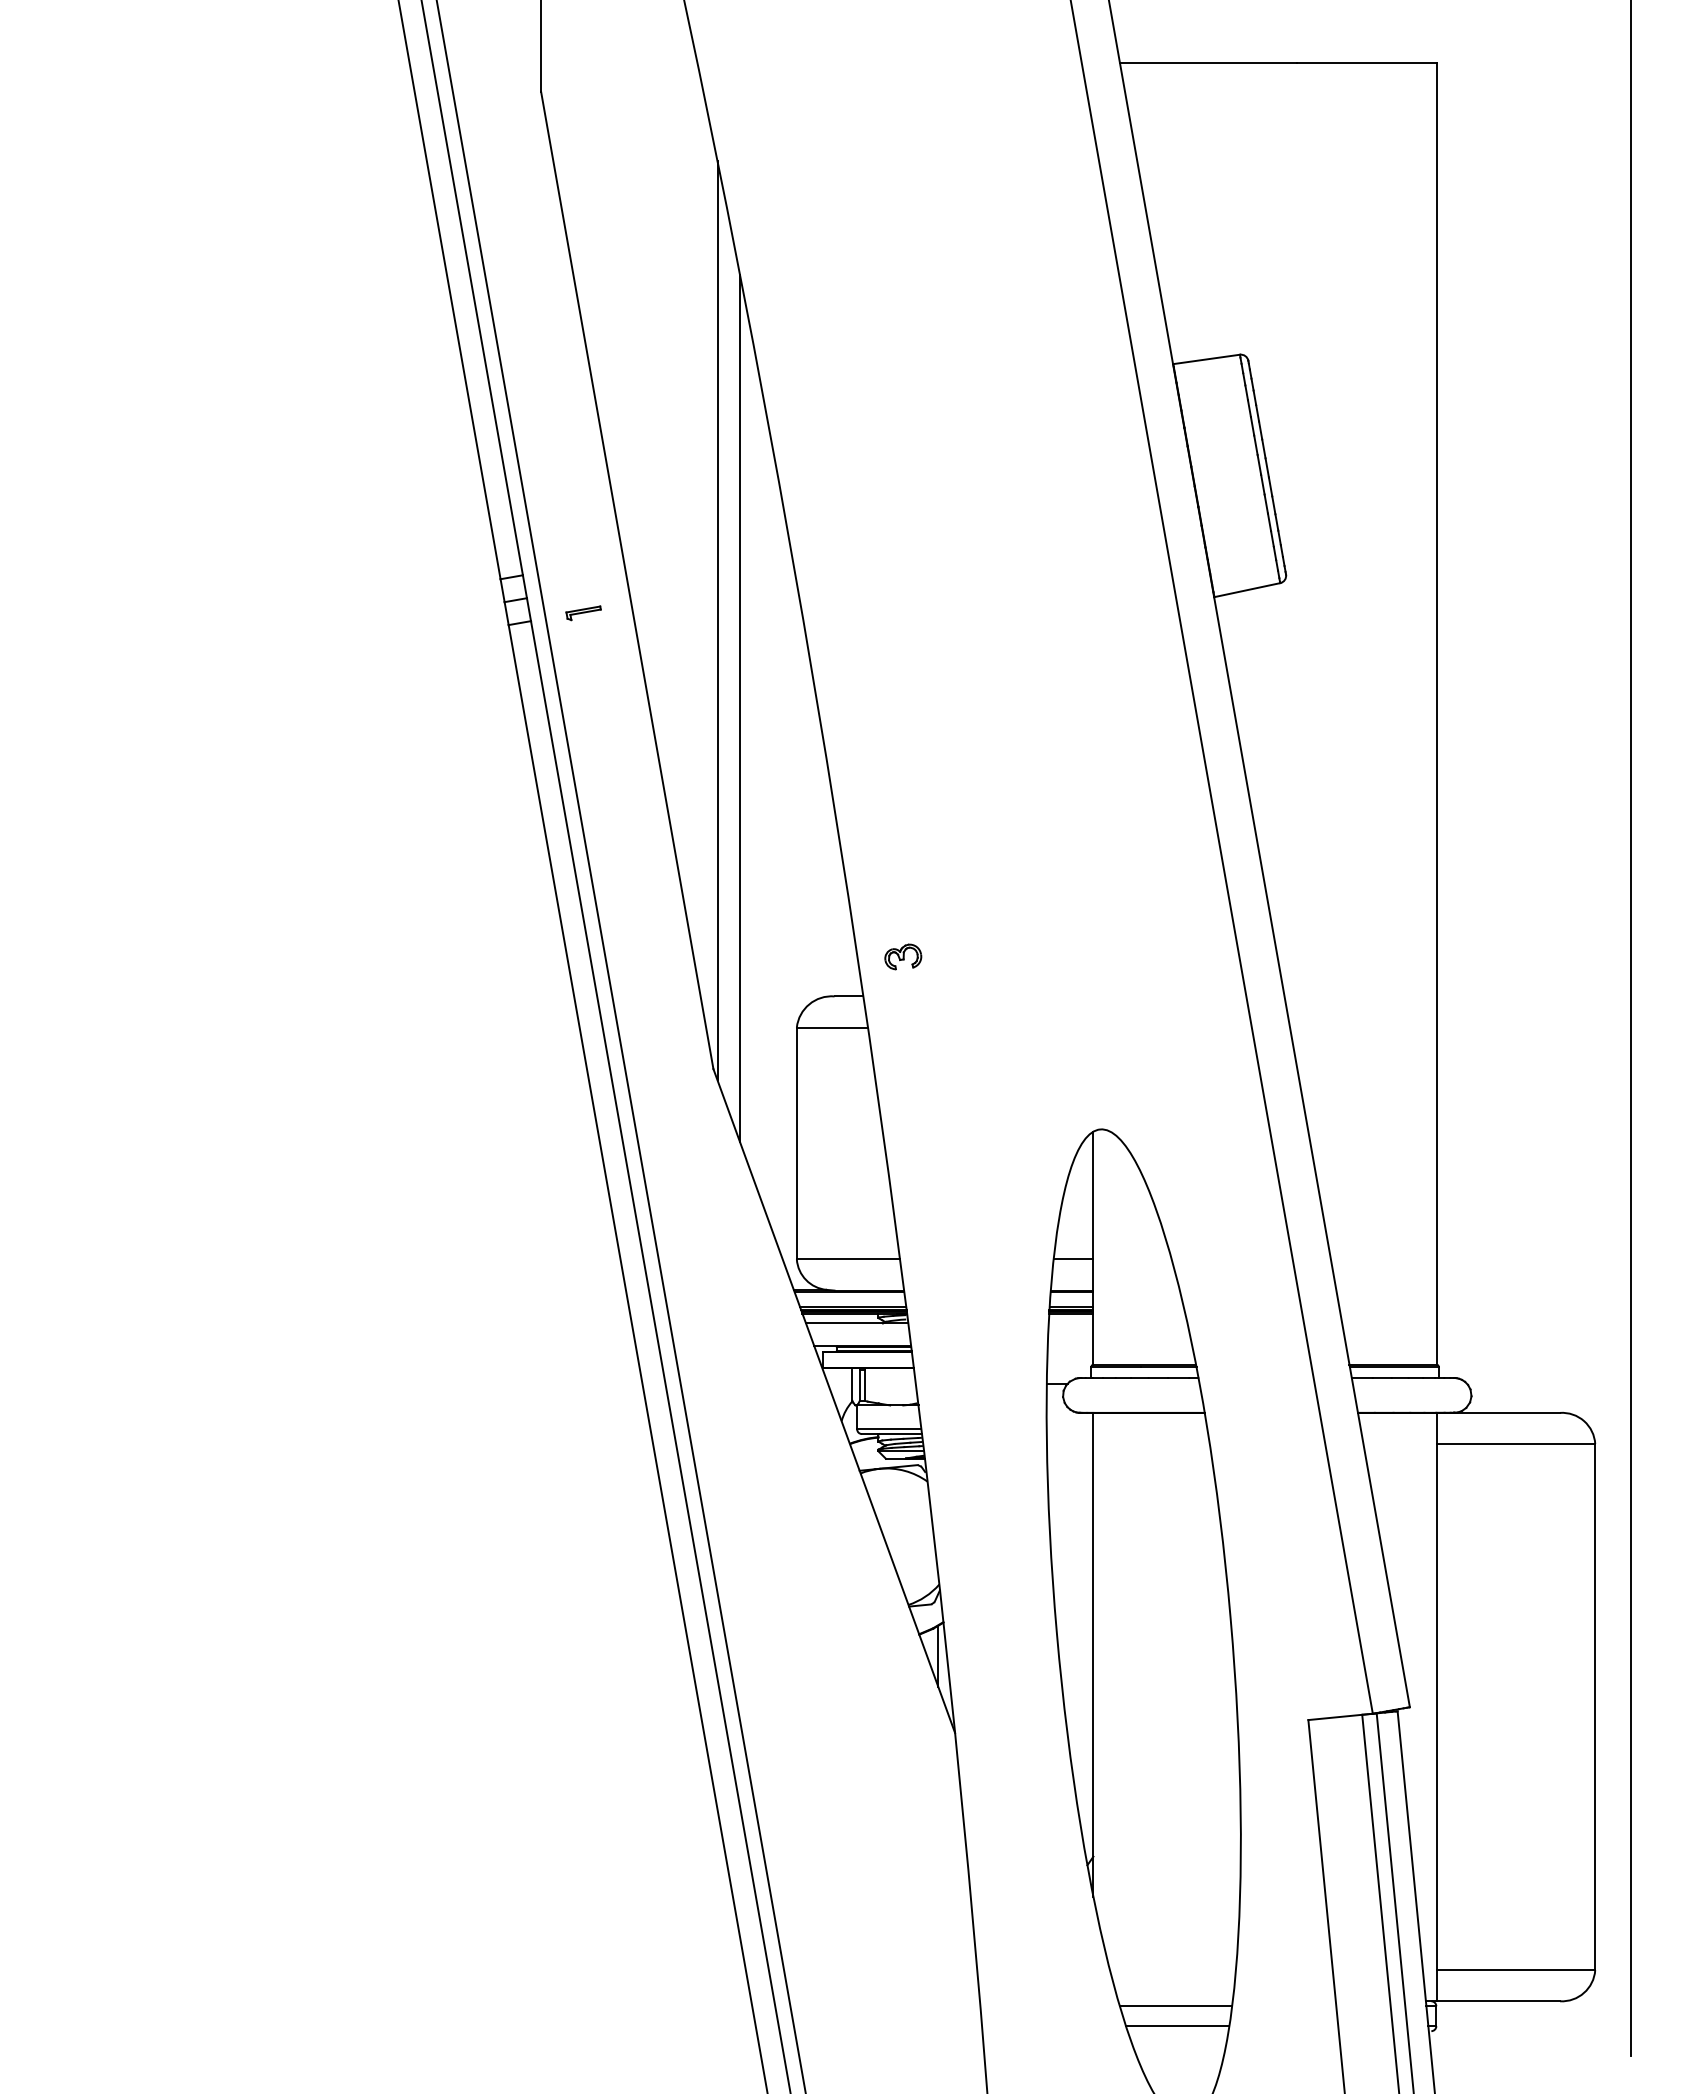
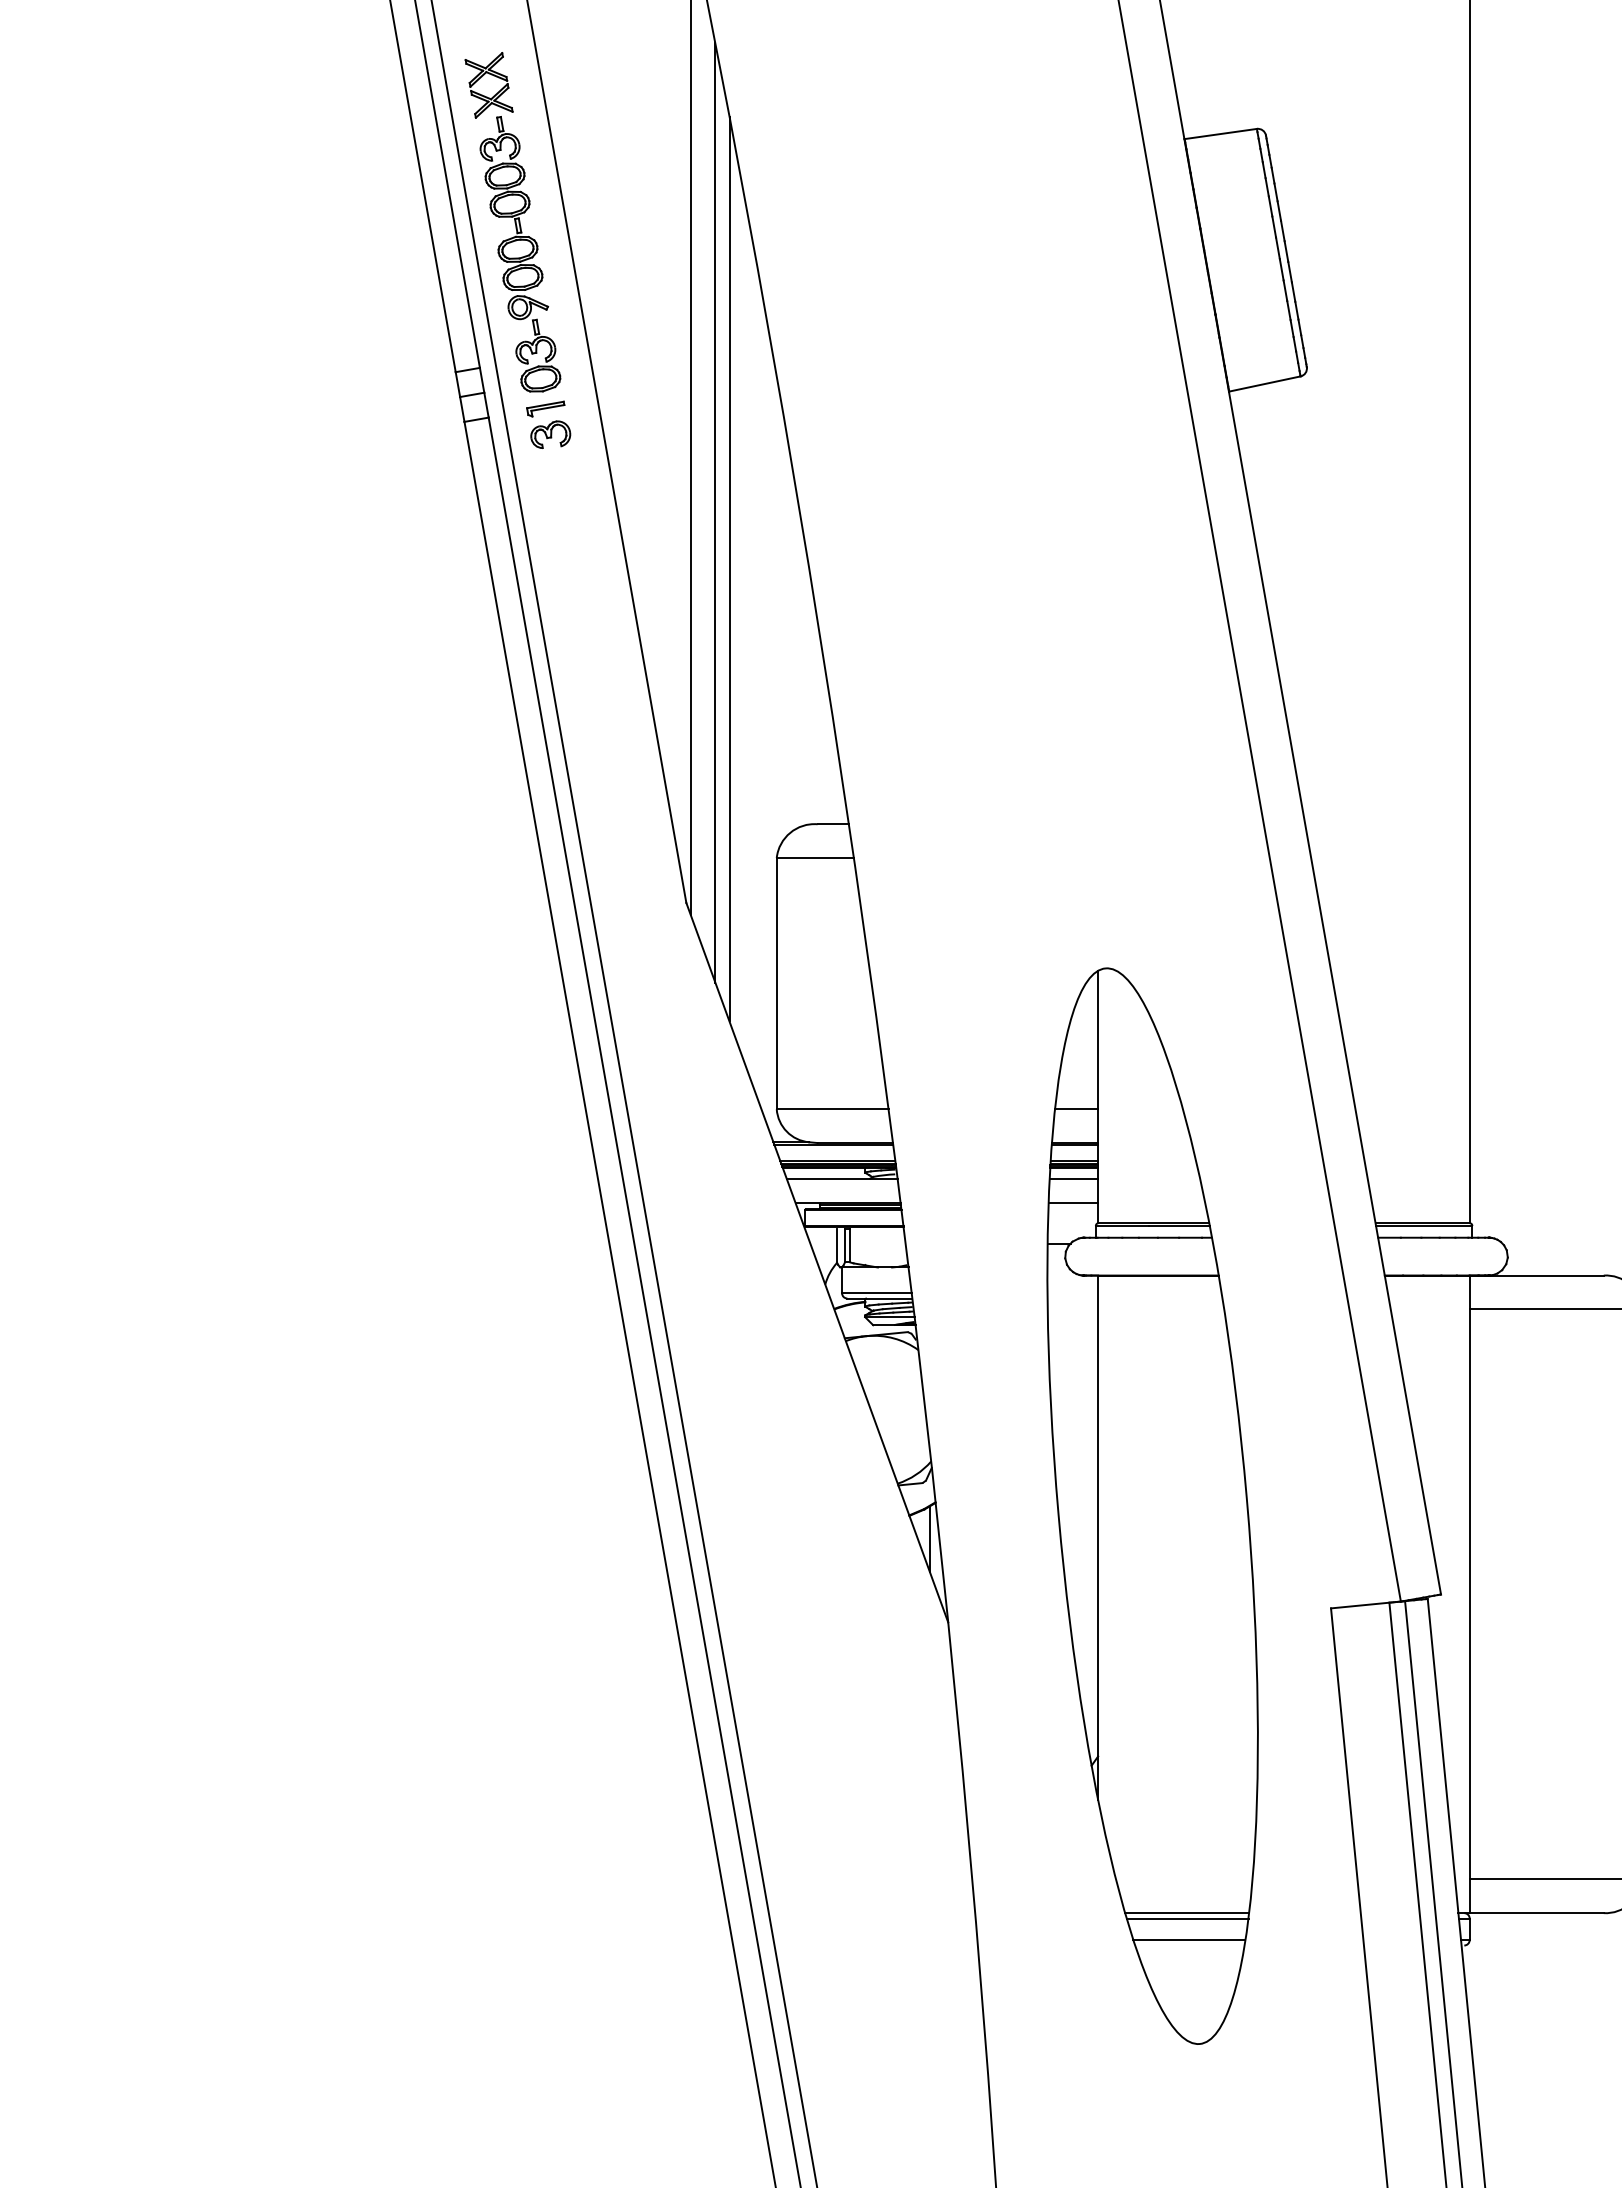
part: (552, 440) -> (511, 221), added
line: (753, 760) -> (729, 568), added
part: (903, 956) -> (550, 434), moved
line: (1070, 1323) -> (1073, 1178), added
line: (1070, 1346) -> (1073, 1203), added
line: (1175, 2001) -> (1187, 1913), added

